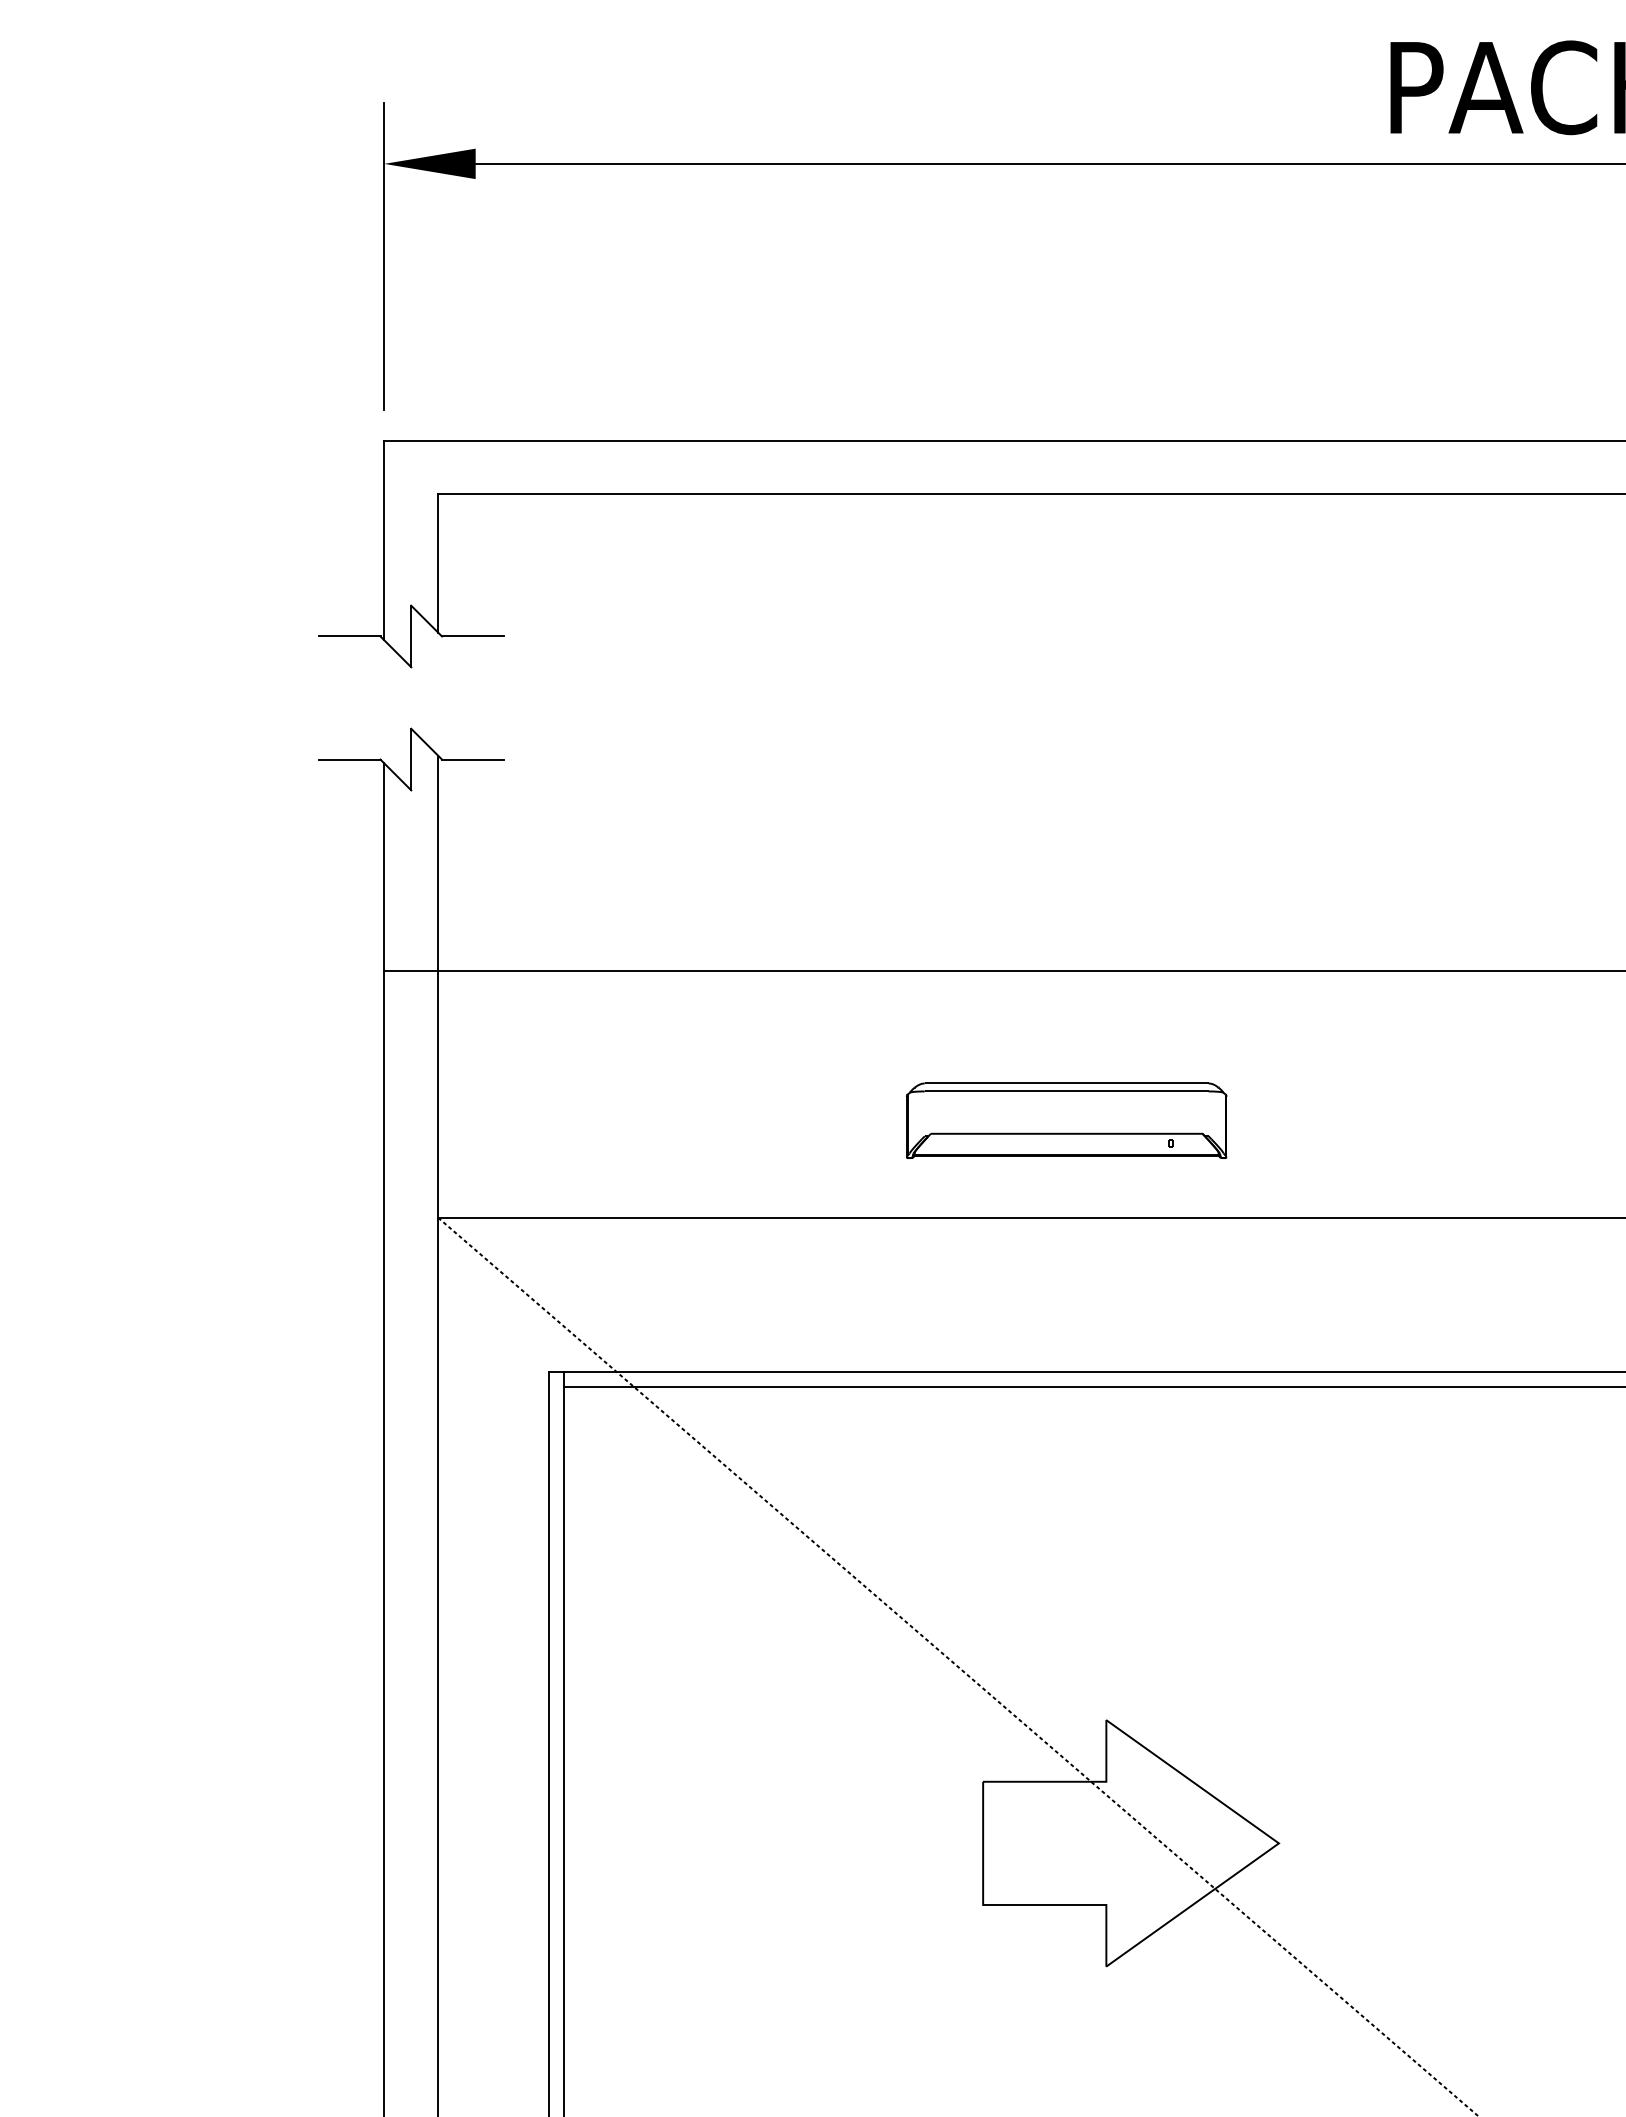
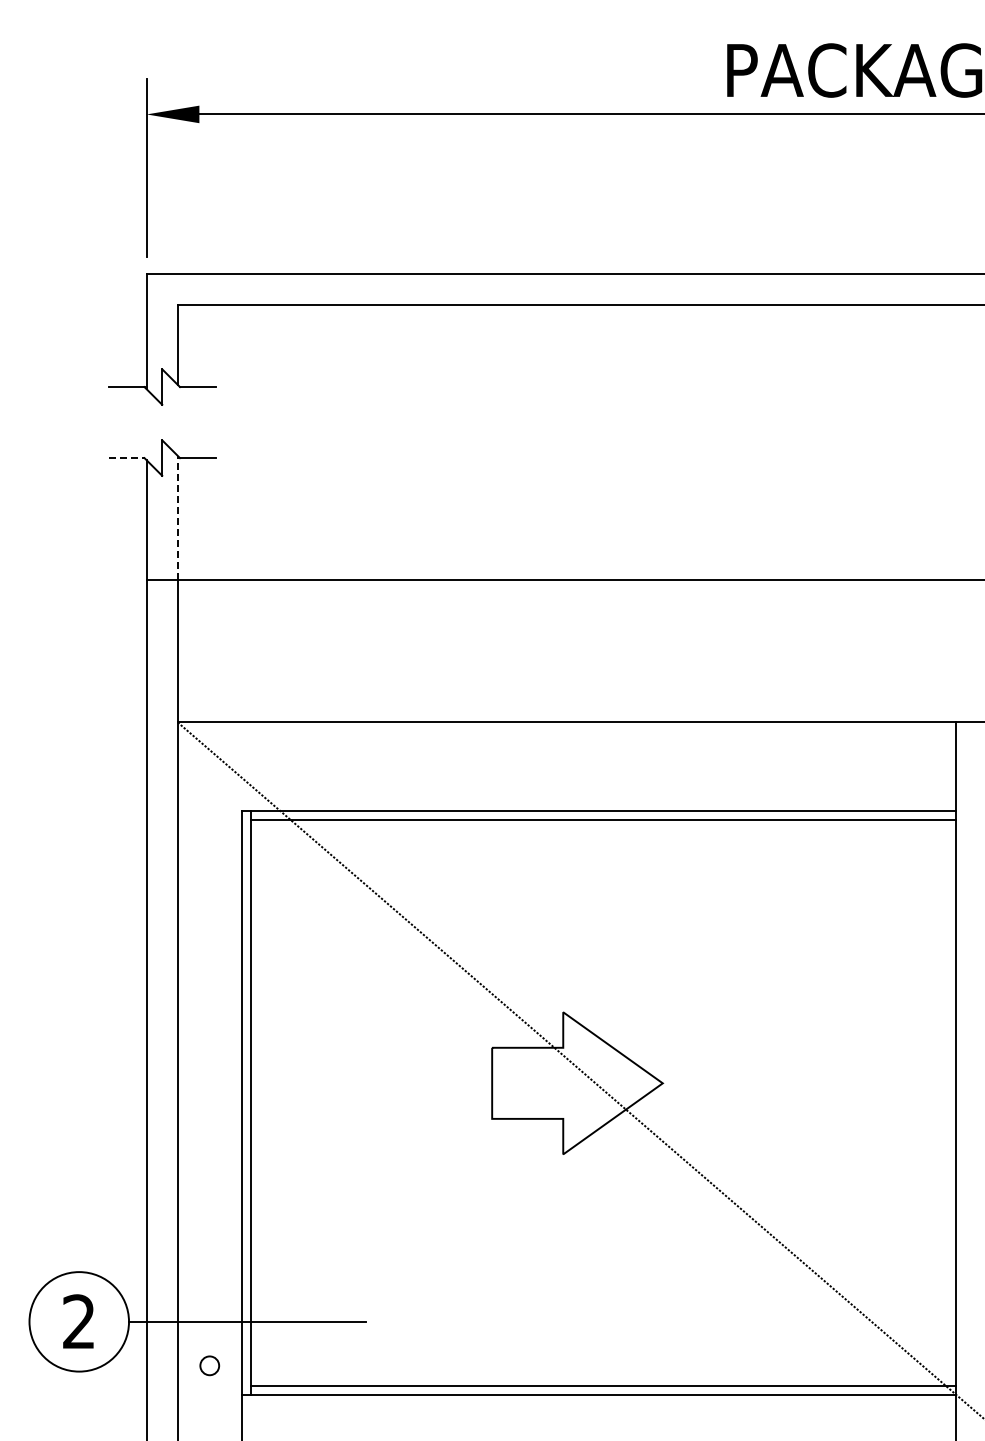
line: (349, 760) -> (126, 458), solid -> dashed
line: (437, 862) -> (177, 517), solid -> dashed
part: (1066, 1120) -> (540, 666), removed

